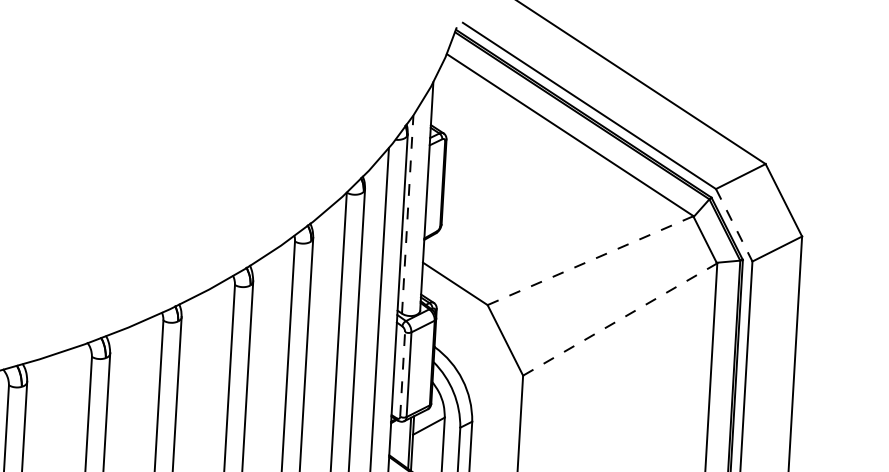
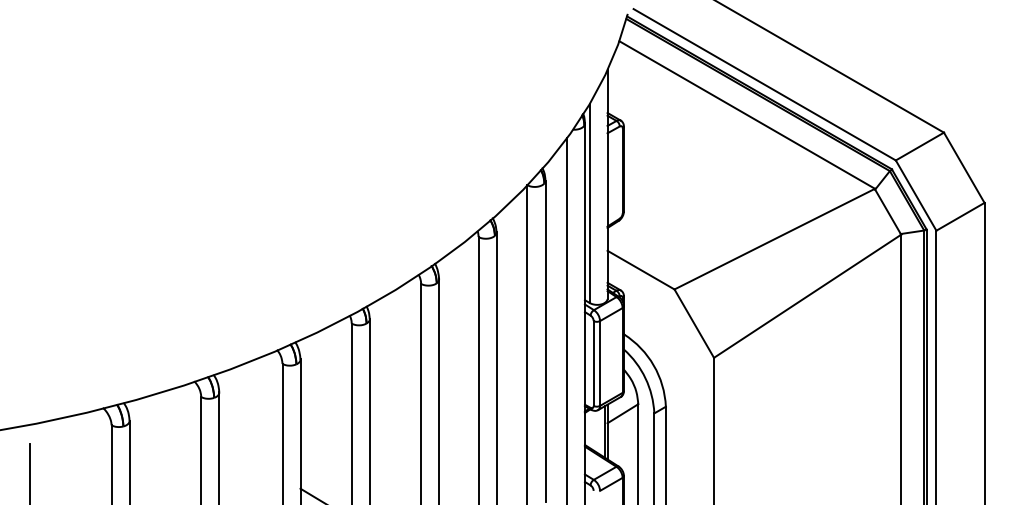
line: (407, 214) -> (589, 203), dashed -> solid
line: (734, 225) -> (916, 195), dashed -> solid
line: (590, 260) -> (774, 239), dashed -> solid
line: (619, 319) -> (807, 296), dashed -> solid
line: (402, 374) -> (593, 363), dashed -> solid

